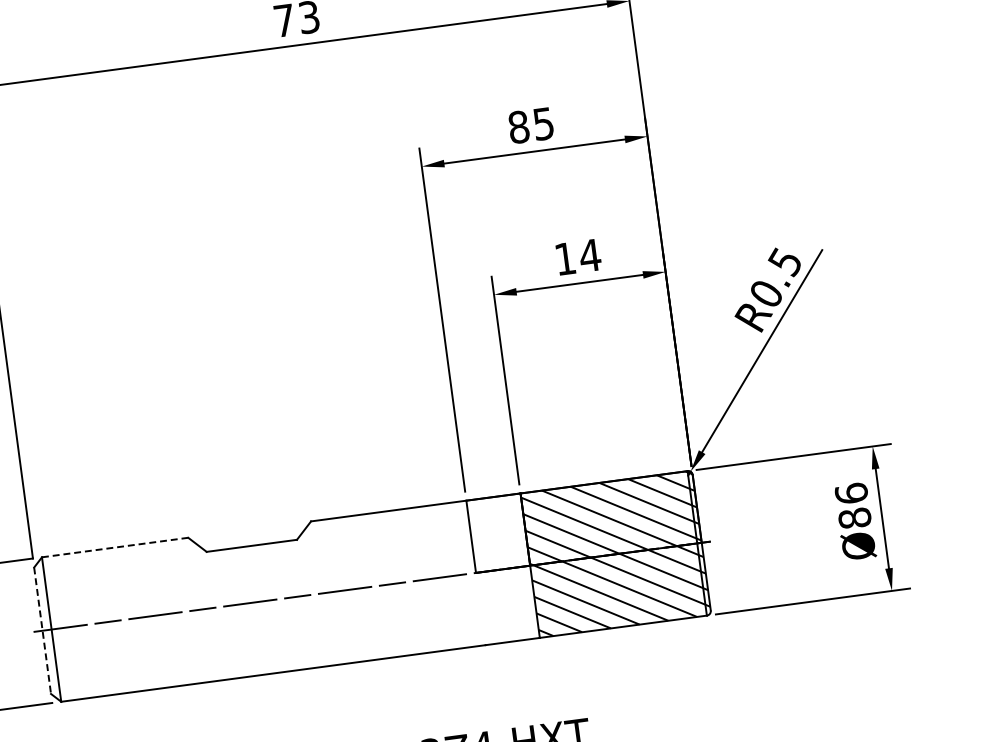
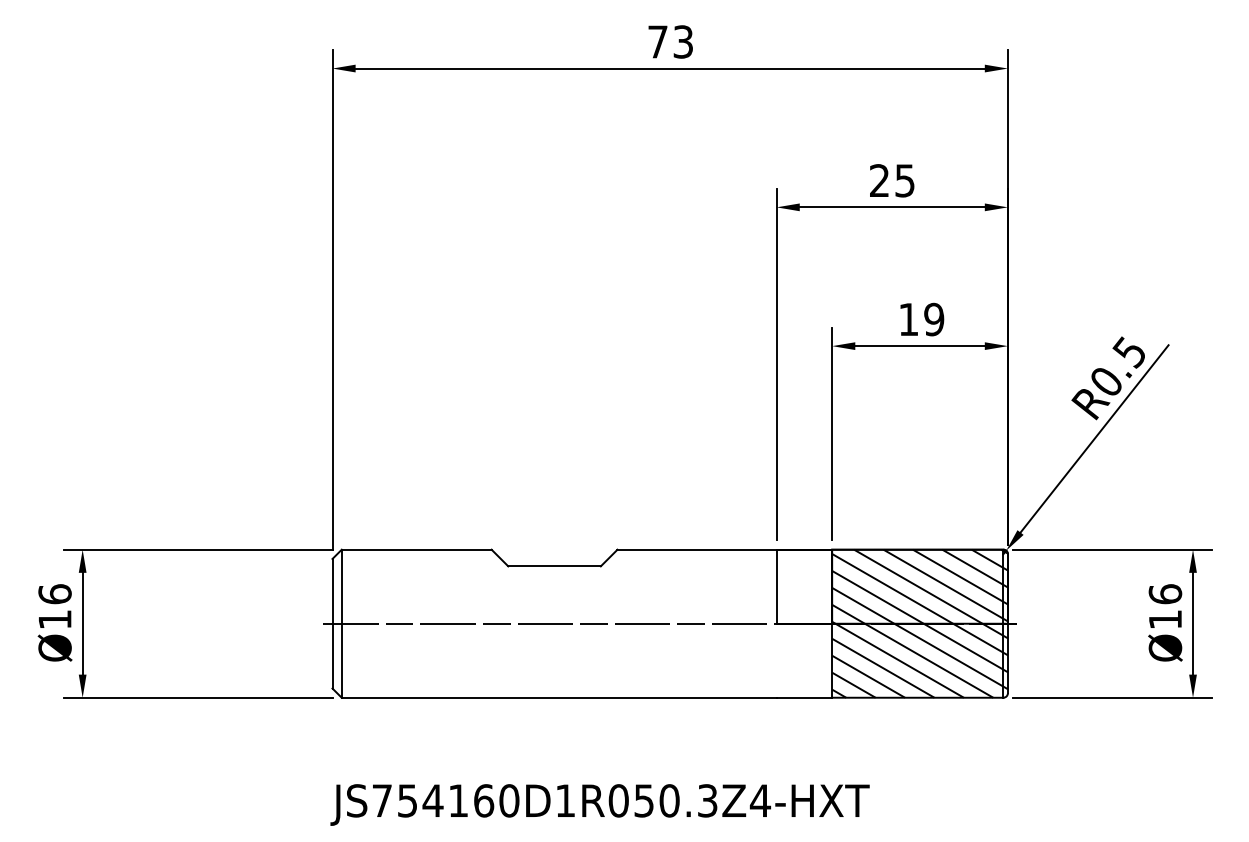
text: (518, 126) -> (879, 180), 85 -> 25
text: (589, 255) -> (933, 319), 14 -> 19
text: (854, 518) -> (1165, 619), Ø86 -> Ø16
line: (114, 547) -> (416, 549), dashed -> solid
line: (42, 630) -> (332, 623), dashed -> solid

